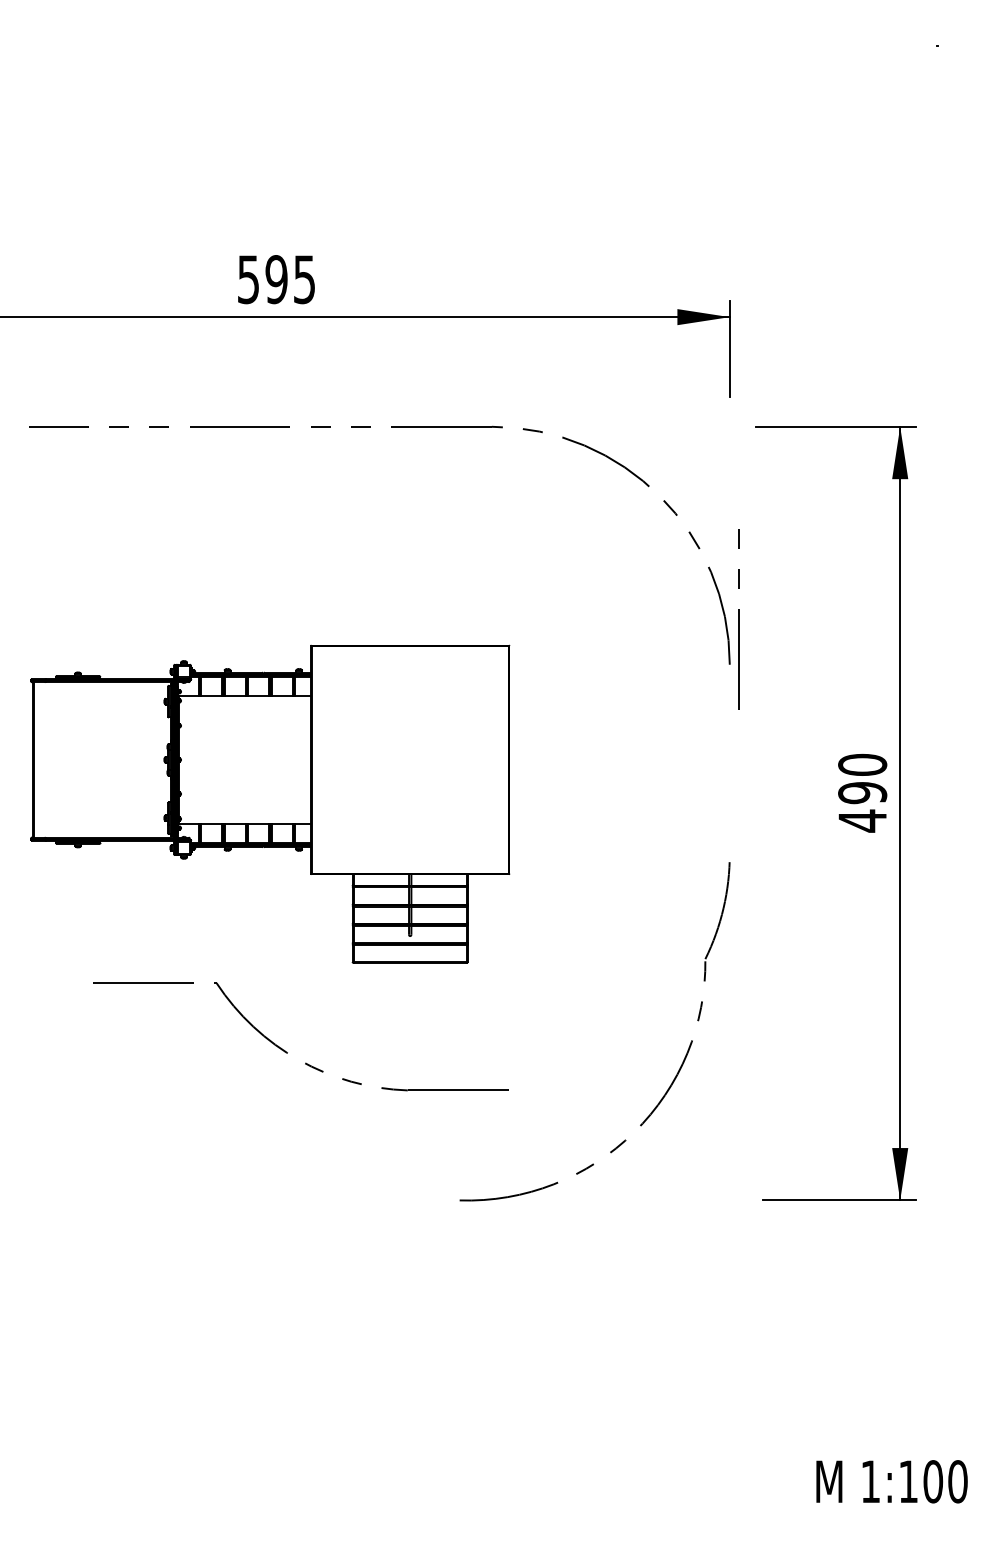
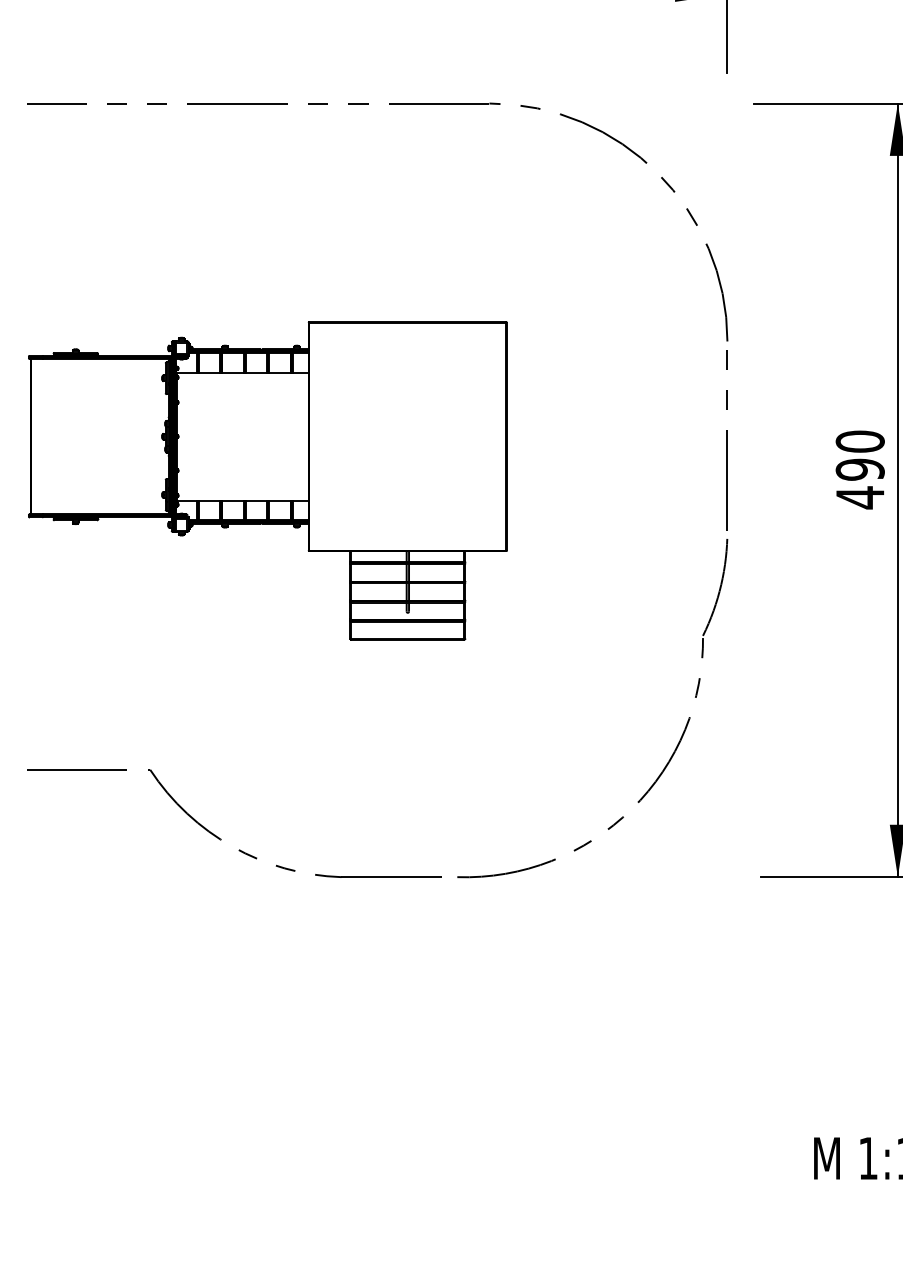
line: (738, 619) -> (727, 440), moved
part: (285, 1050) -> (219, 837), moved

